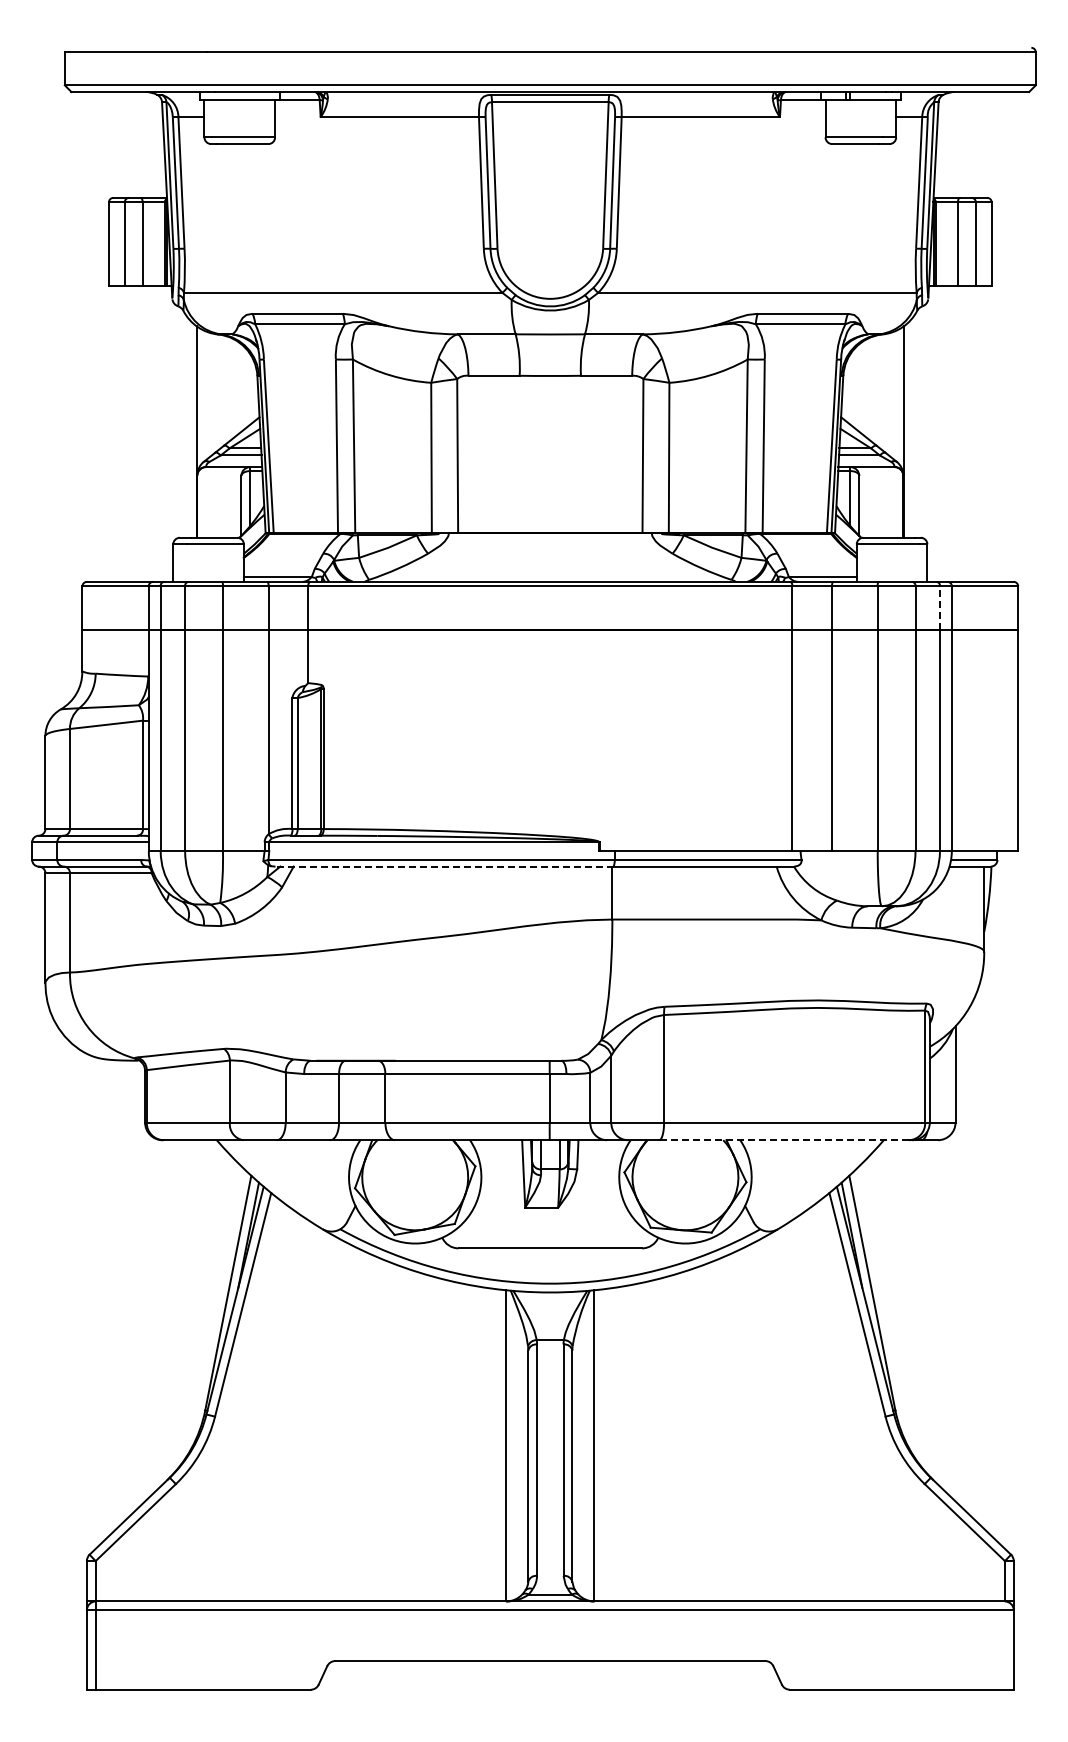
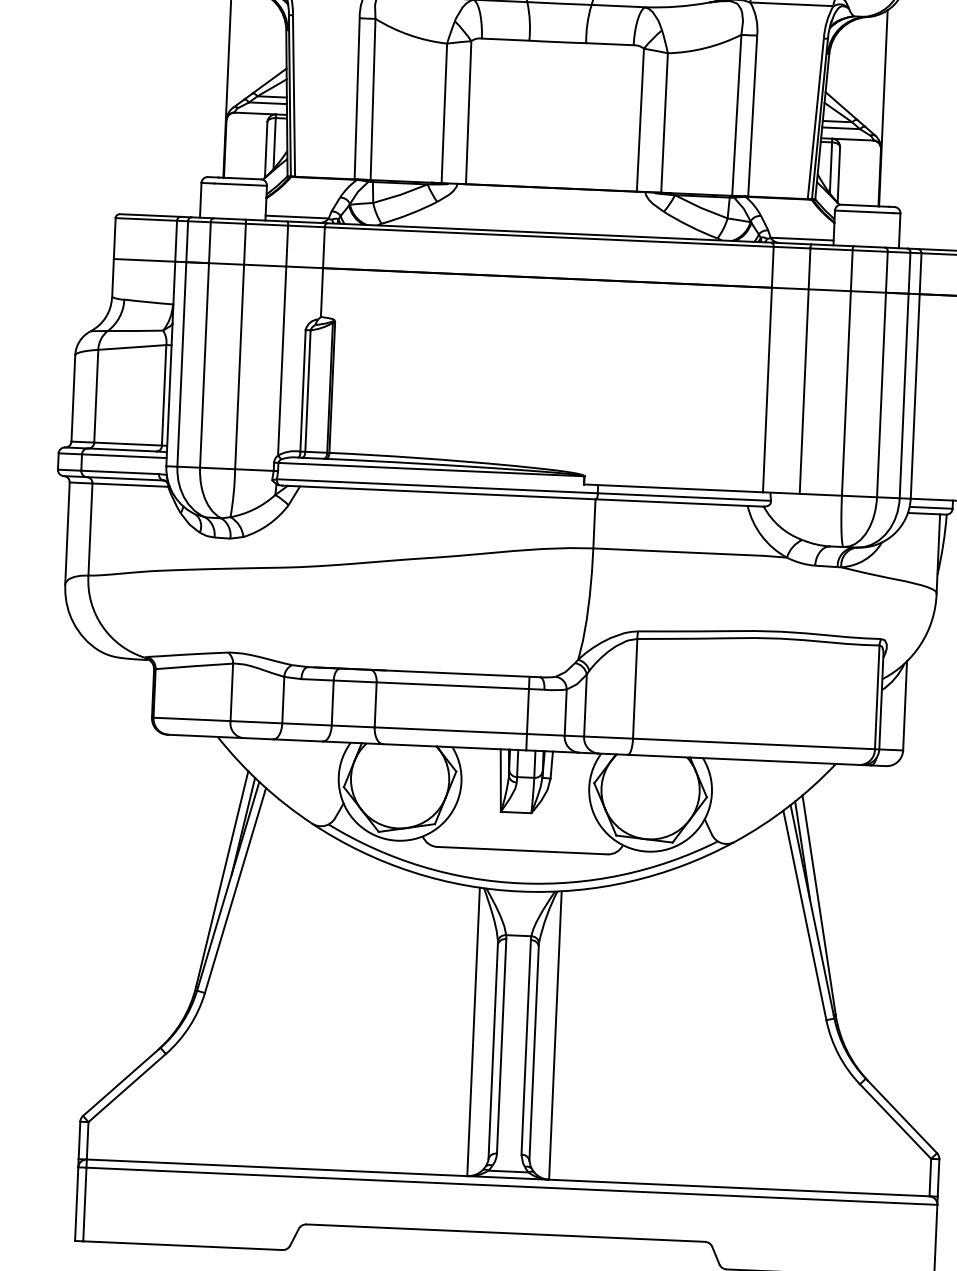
line: (940, 607) -> (910, 272), dashed -> solid
line: (443, 866) -> (438, 492), dashed -> solid
line: (783, 1140) -> (742, 760), dashed -> solid

